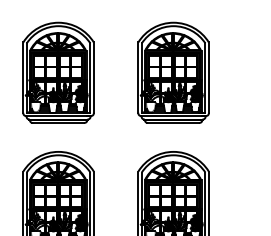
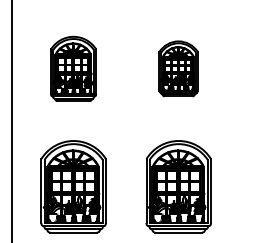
part: (58, 72) -> (73, 68), size x0.7
part: (173, 72) -> (178, 68), size x0.6

